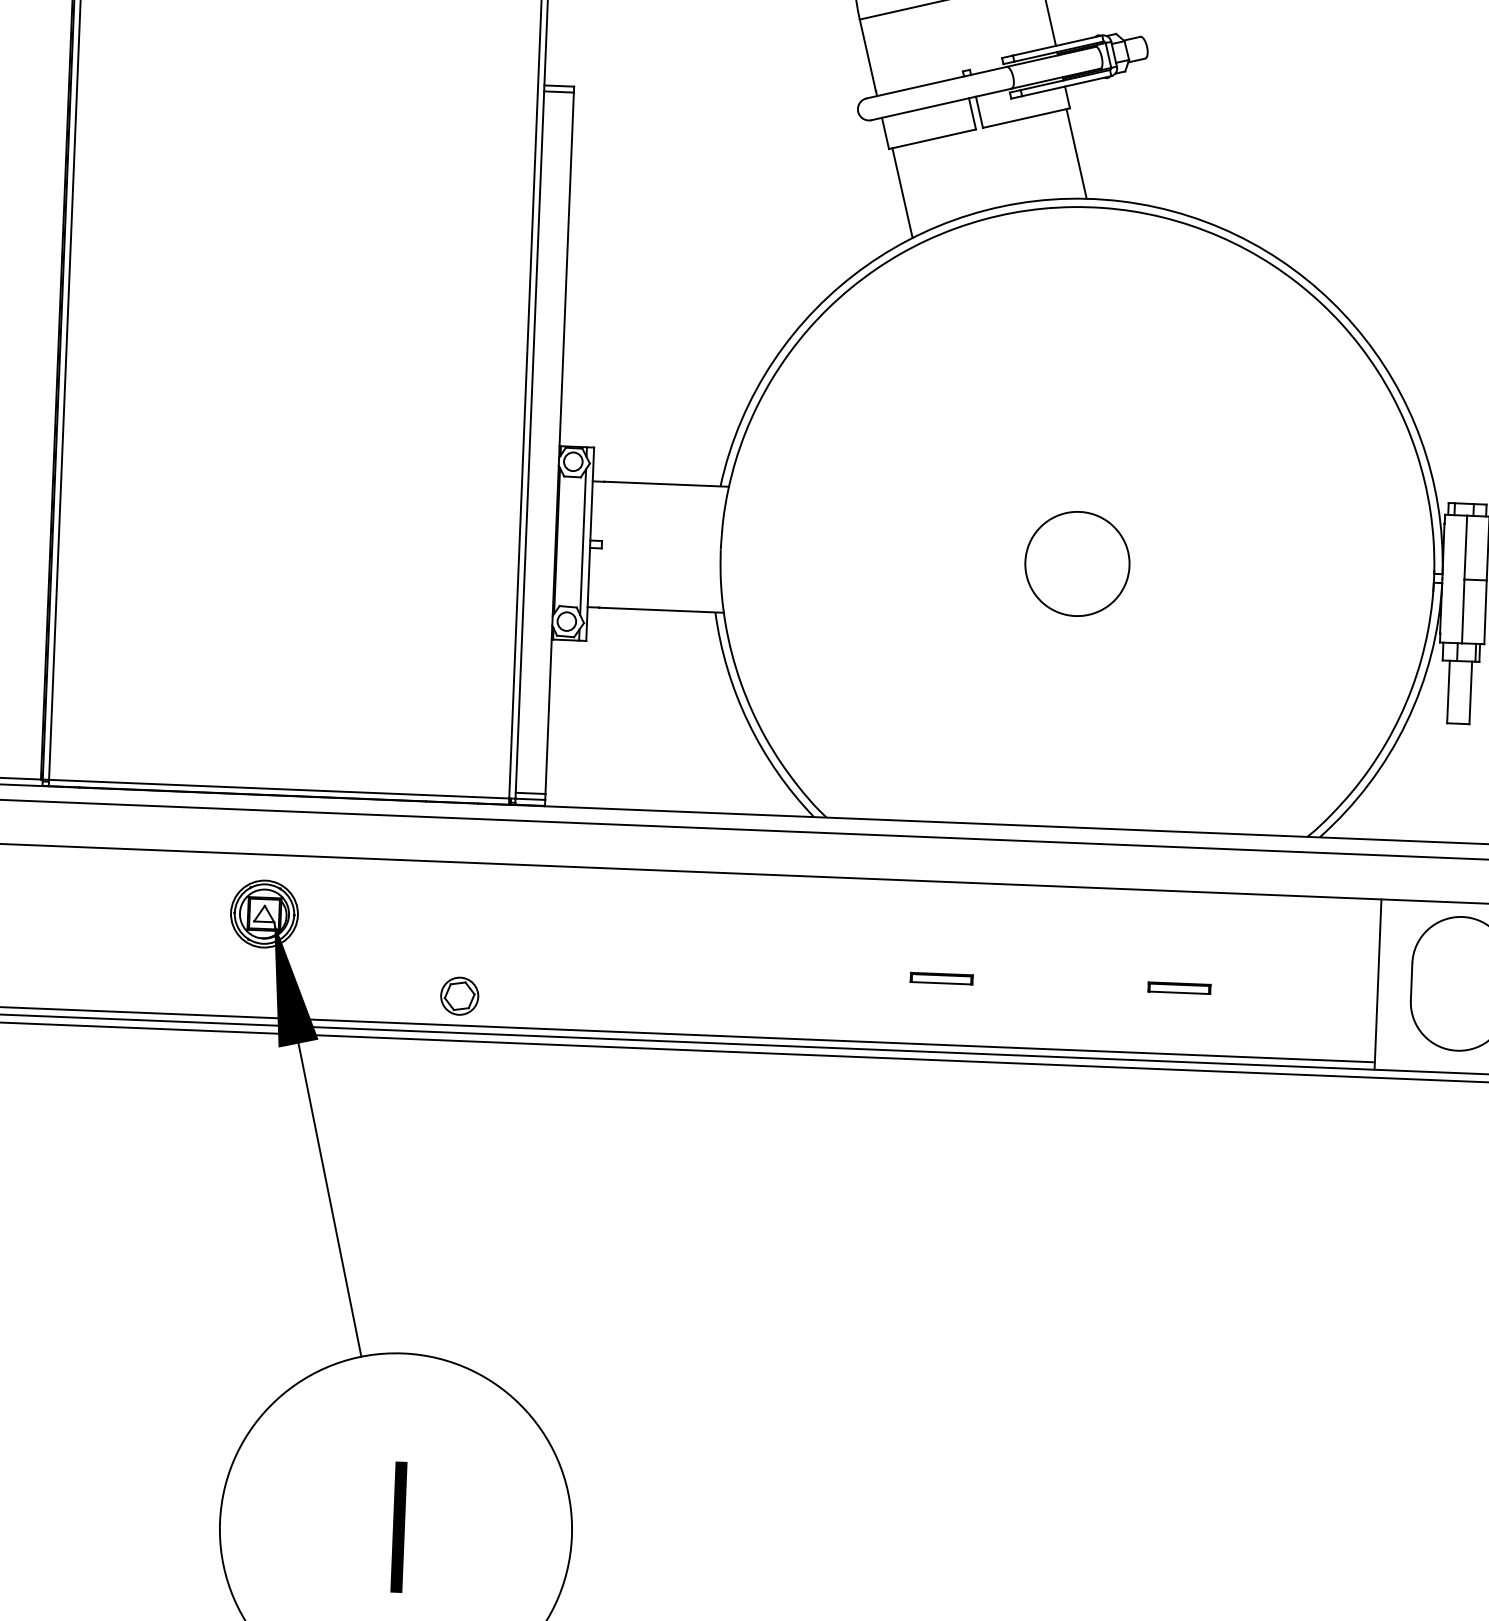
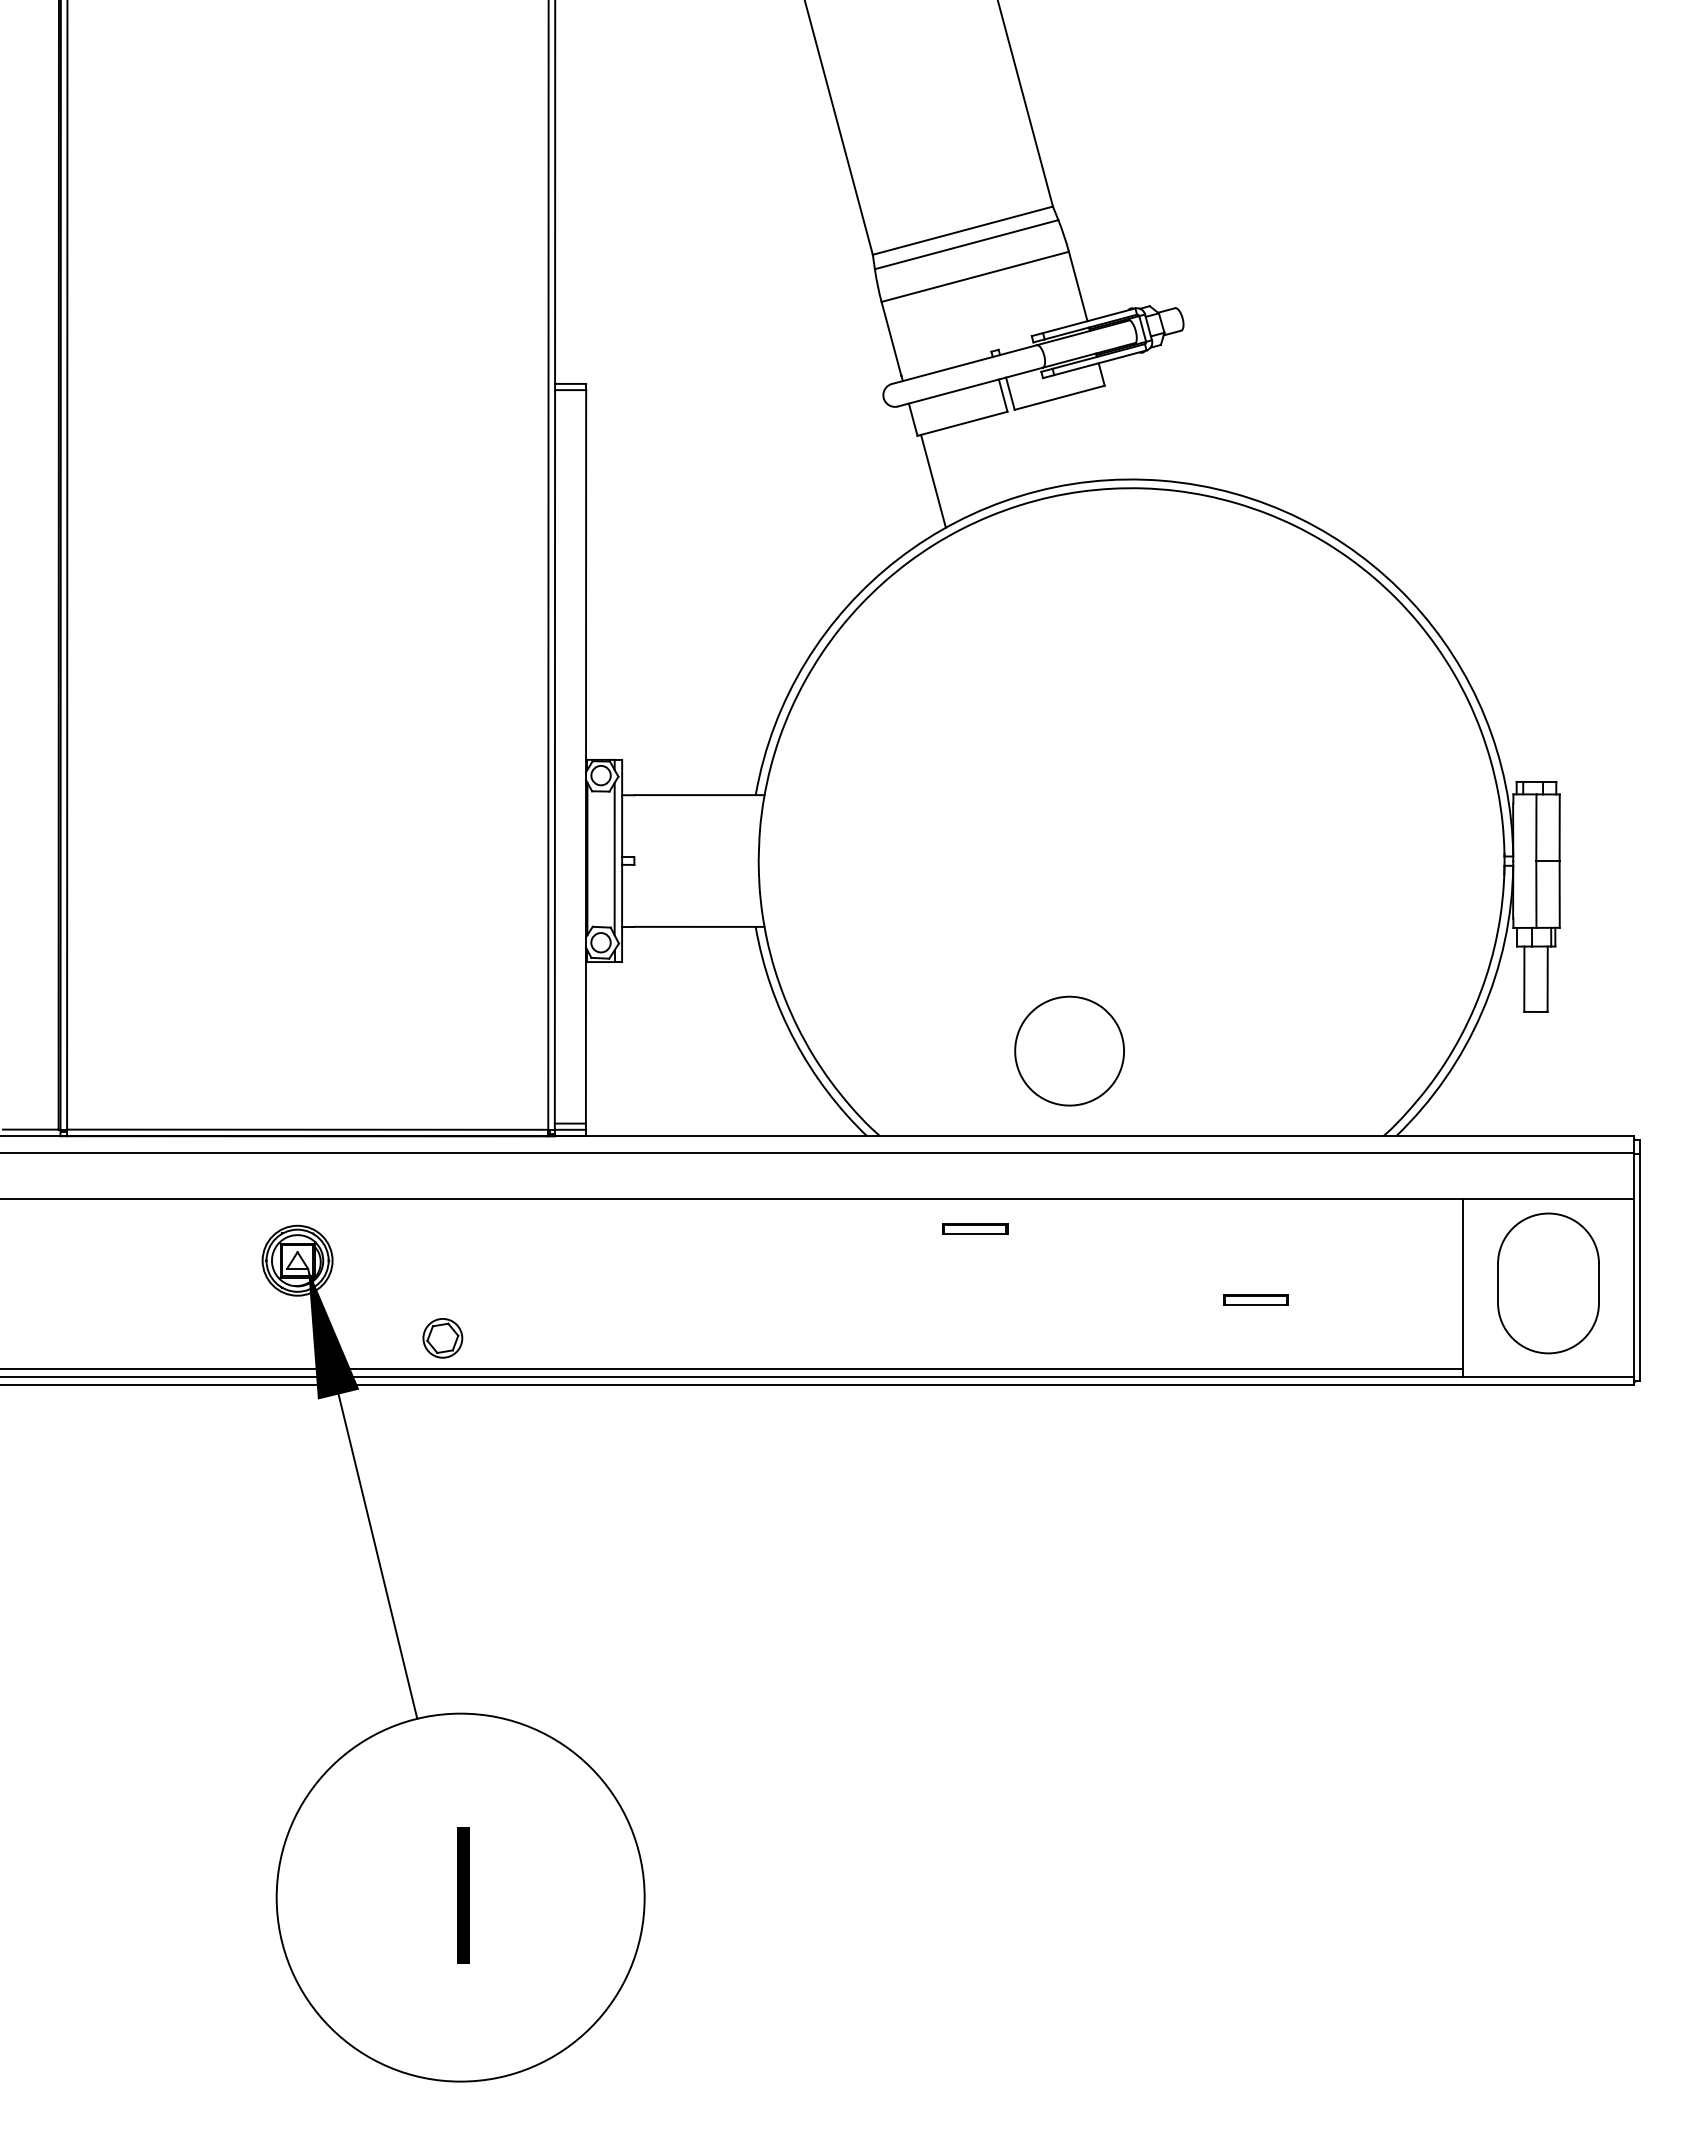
line: (1076, 153) -> (1113, 432), removed
part: (1077, 563) -> (1069, 1050), moved
part: (941, 978) -> (975, 1228), moved
part: (459, 996) -> (442, 1338), moved

